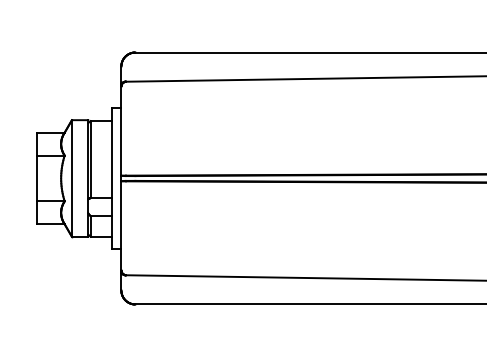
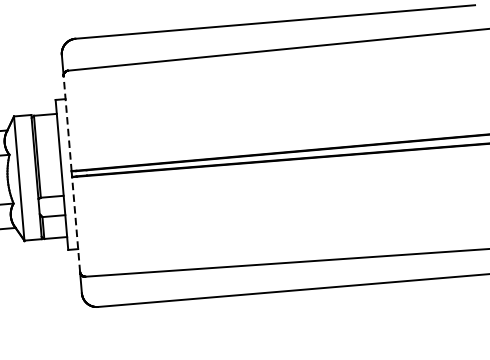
line: (121, 131) -> (67, 124), solid -> dashed
line: (121, 225) -> (76, 224), solid -> dashed

